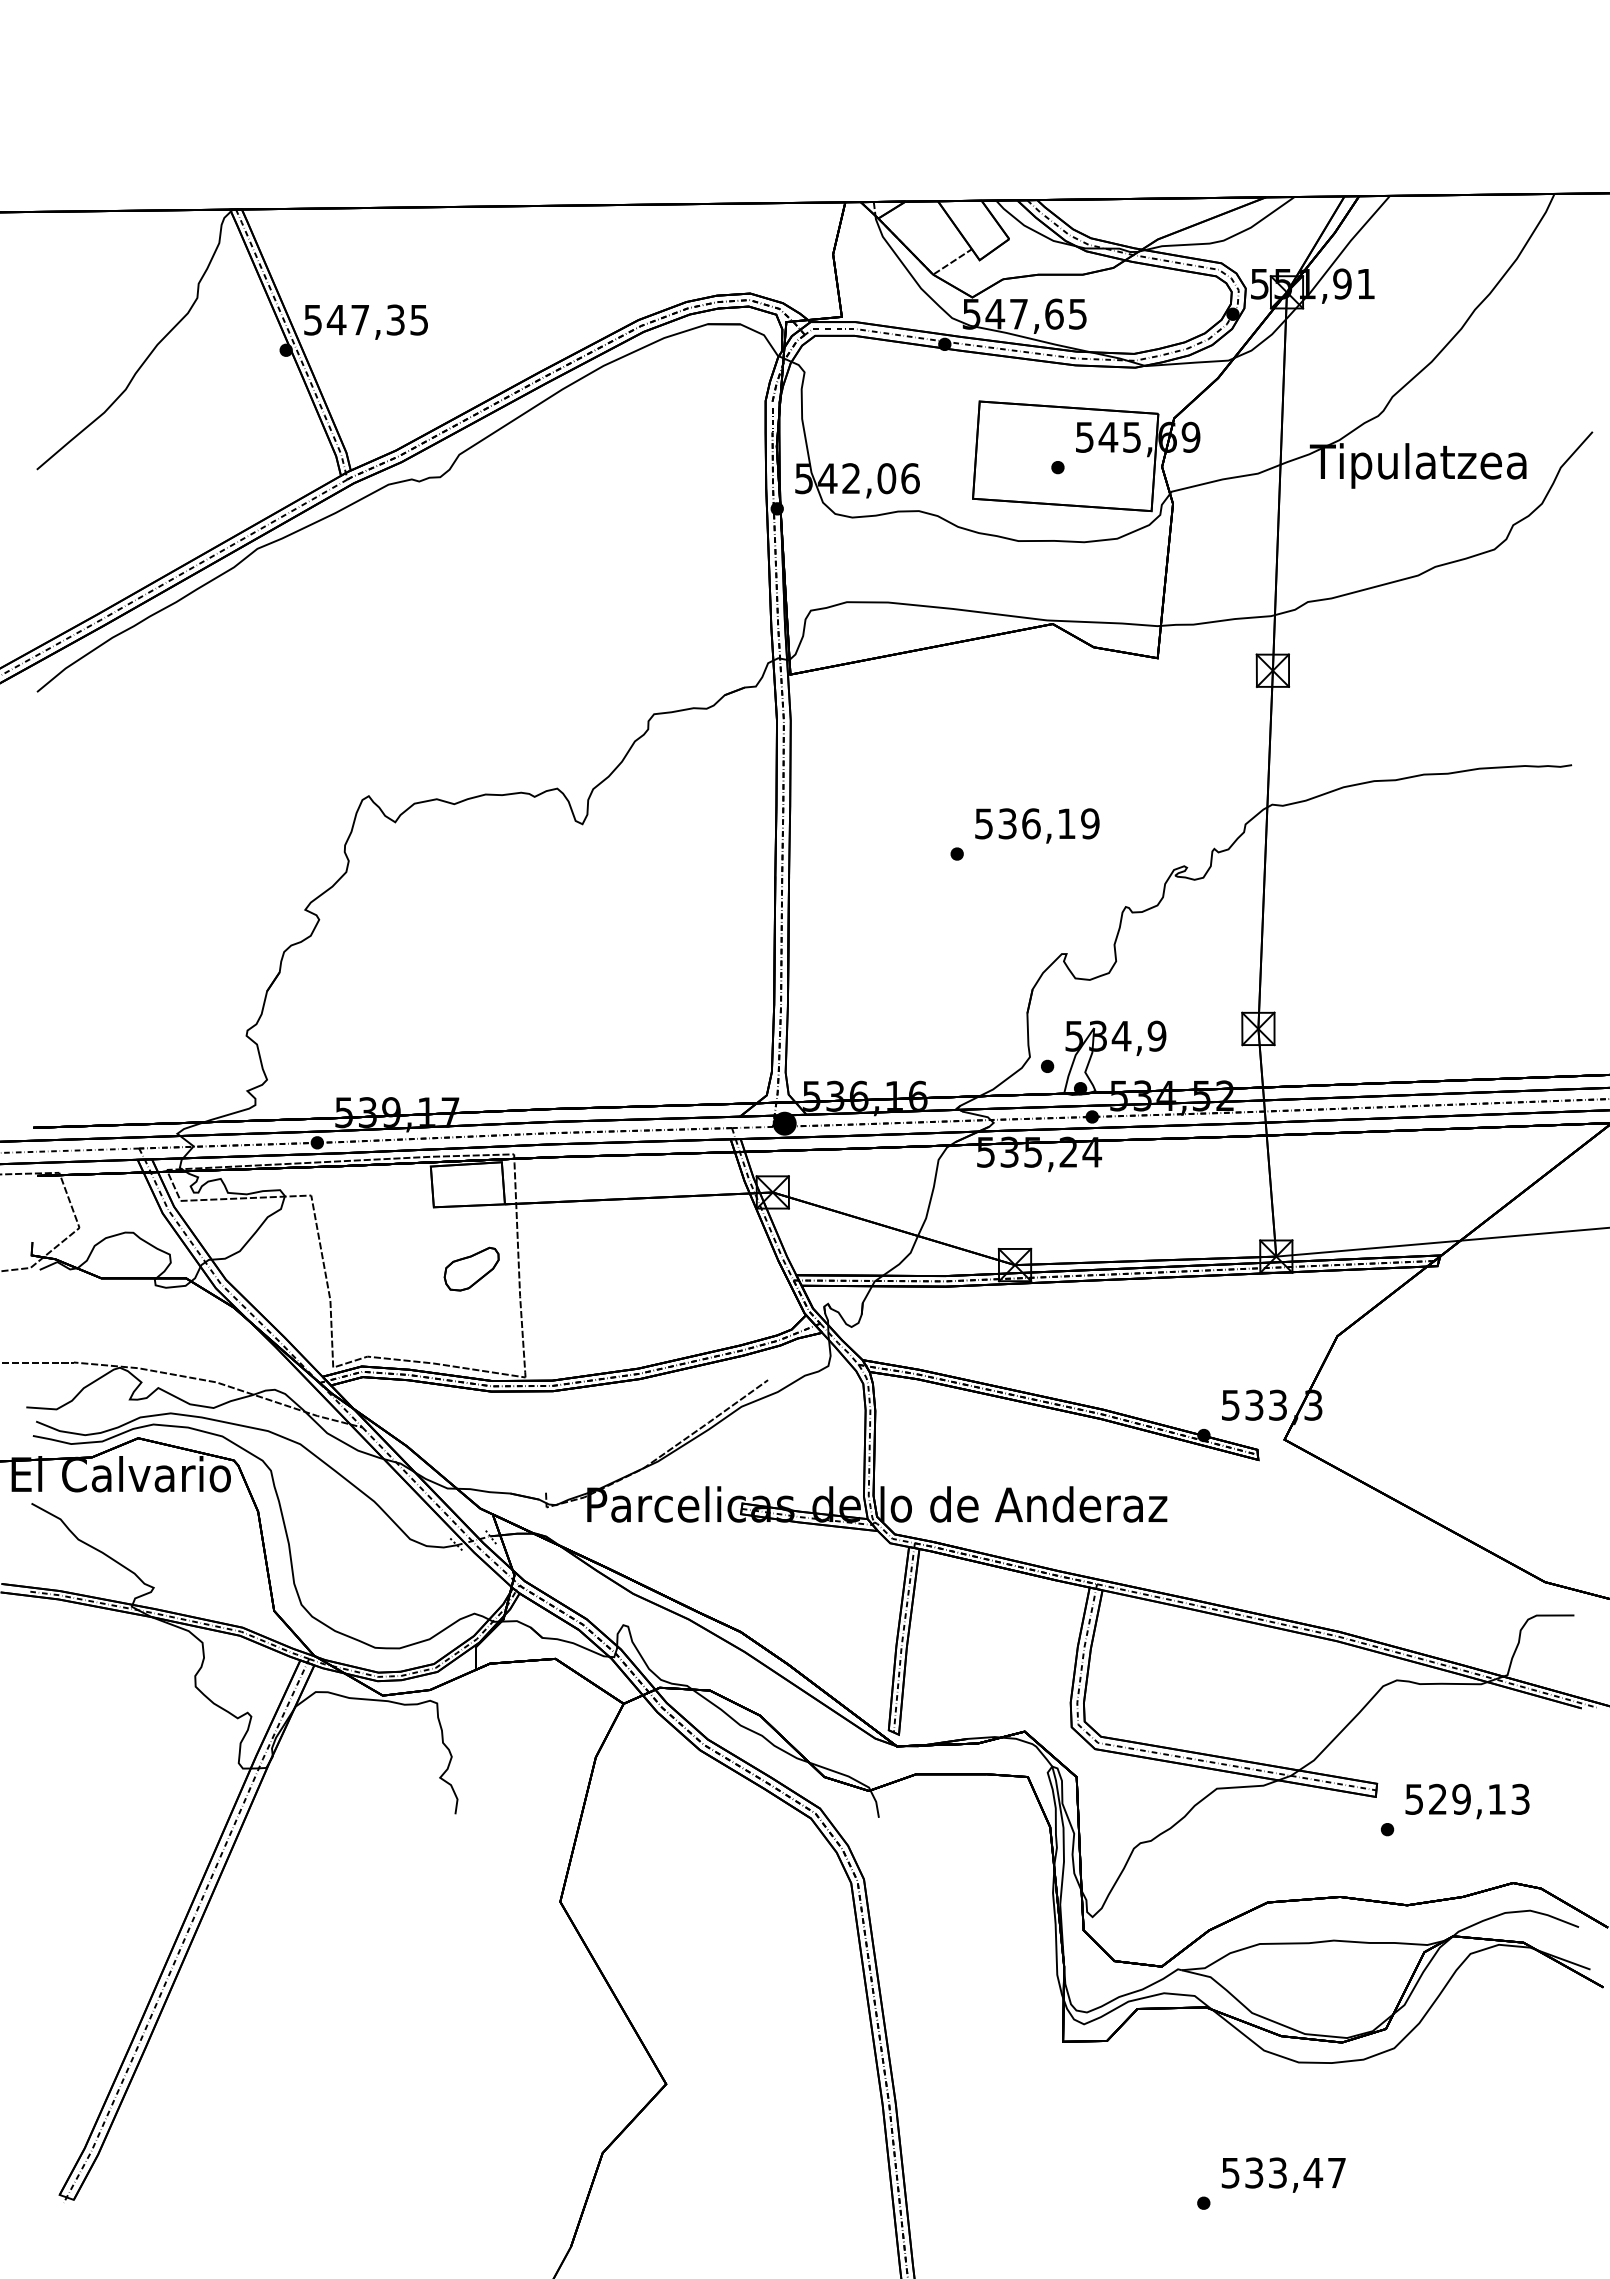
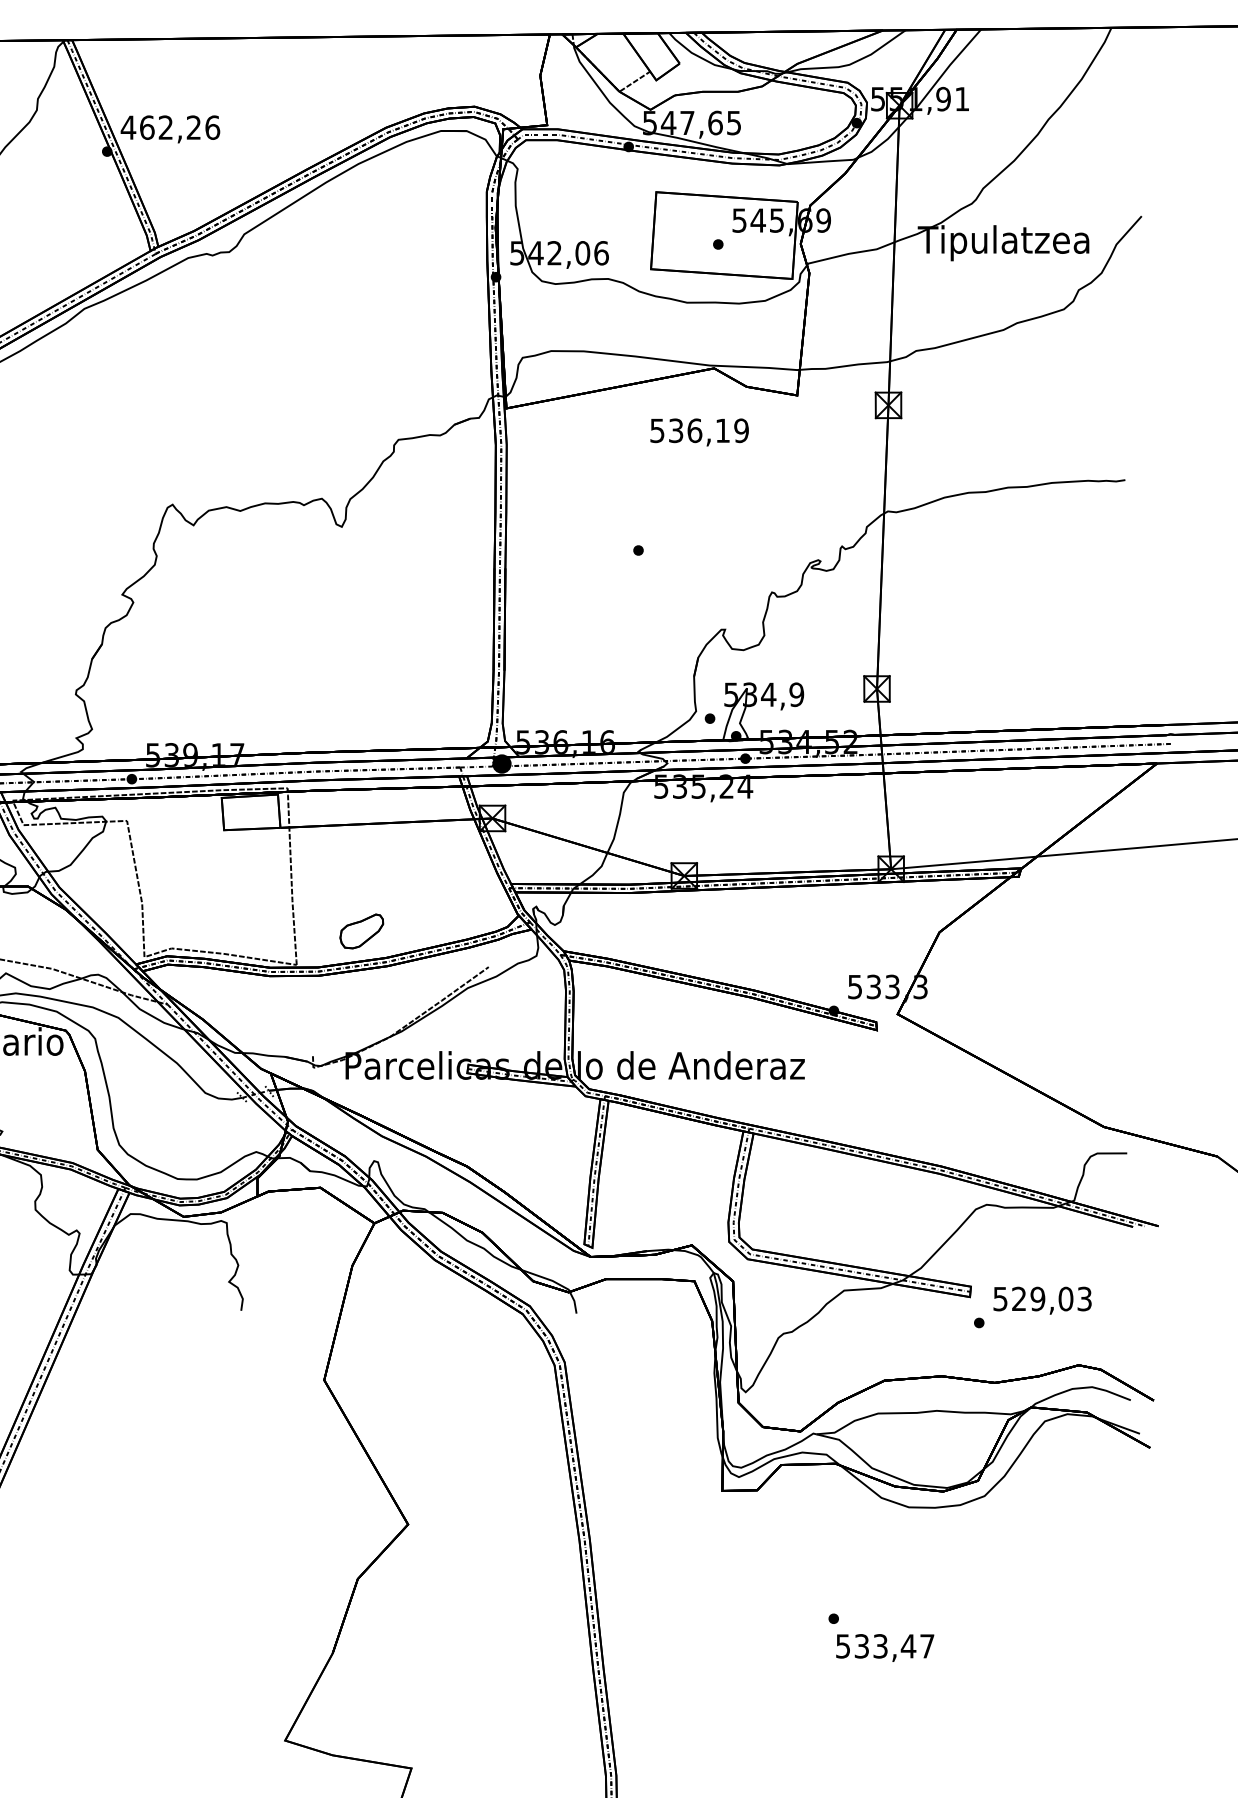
text: (365, 319) -> (170, 127), 547,35 -> 462,26
text: (1037, 825) -> (699, 432), moved
part: (471, 1268) -> (361, 930), moved
text: (1496, 1798) -> (1065, 1298), 529,13 -> 529,03
text: (1283, 2174) -> (885, 1647), moved

